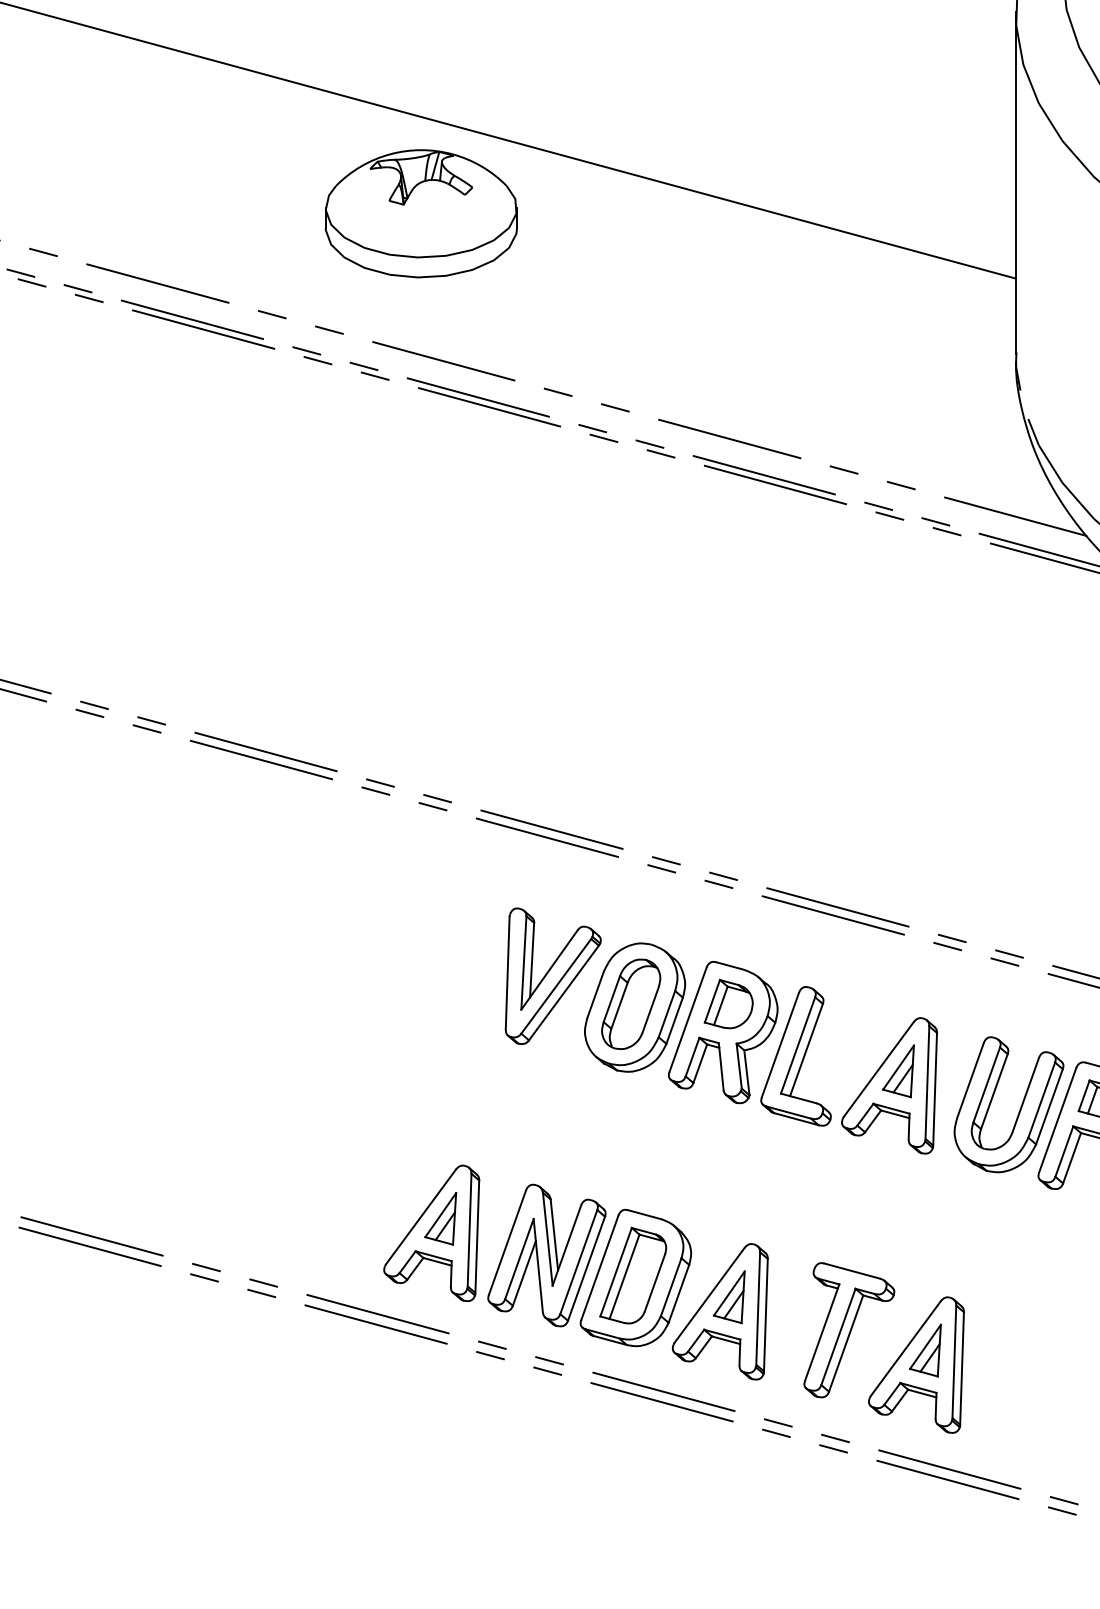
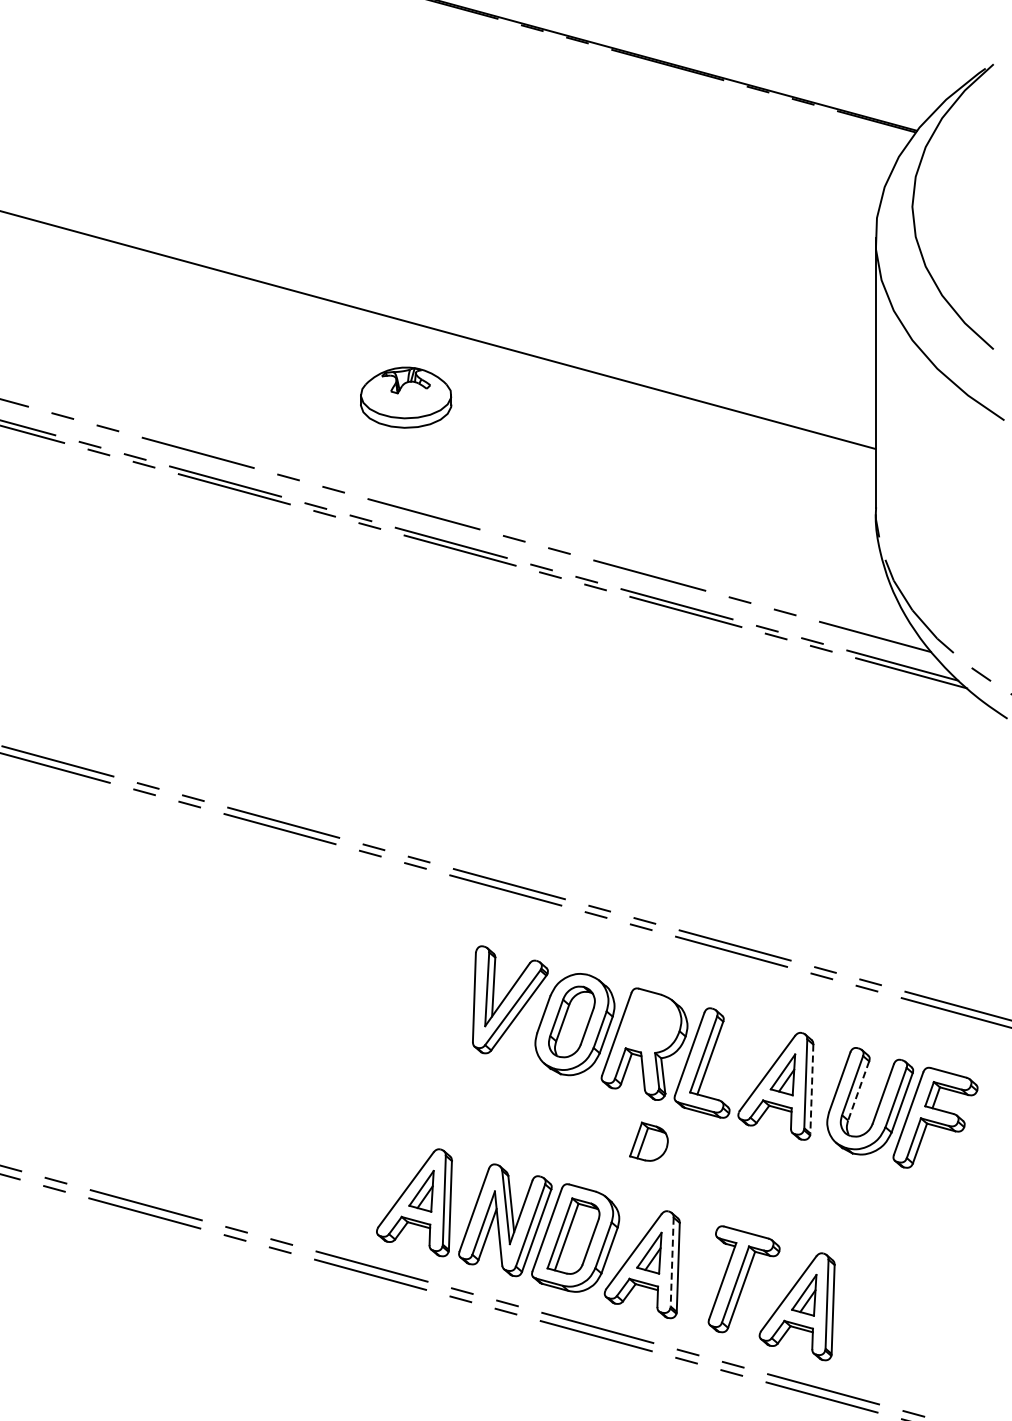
part: (420, 213) -> (405, 397), size x0.6
part: (728, 1003) -> (648, 1141), moved
line: (934, 1089) -> (811, 1089), solid -> dashed
line: (994, 1092) -> (858, 1091), solid -> dashed
line: (758, 1308) -> (672, 1262), solid -> dashed

